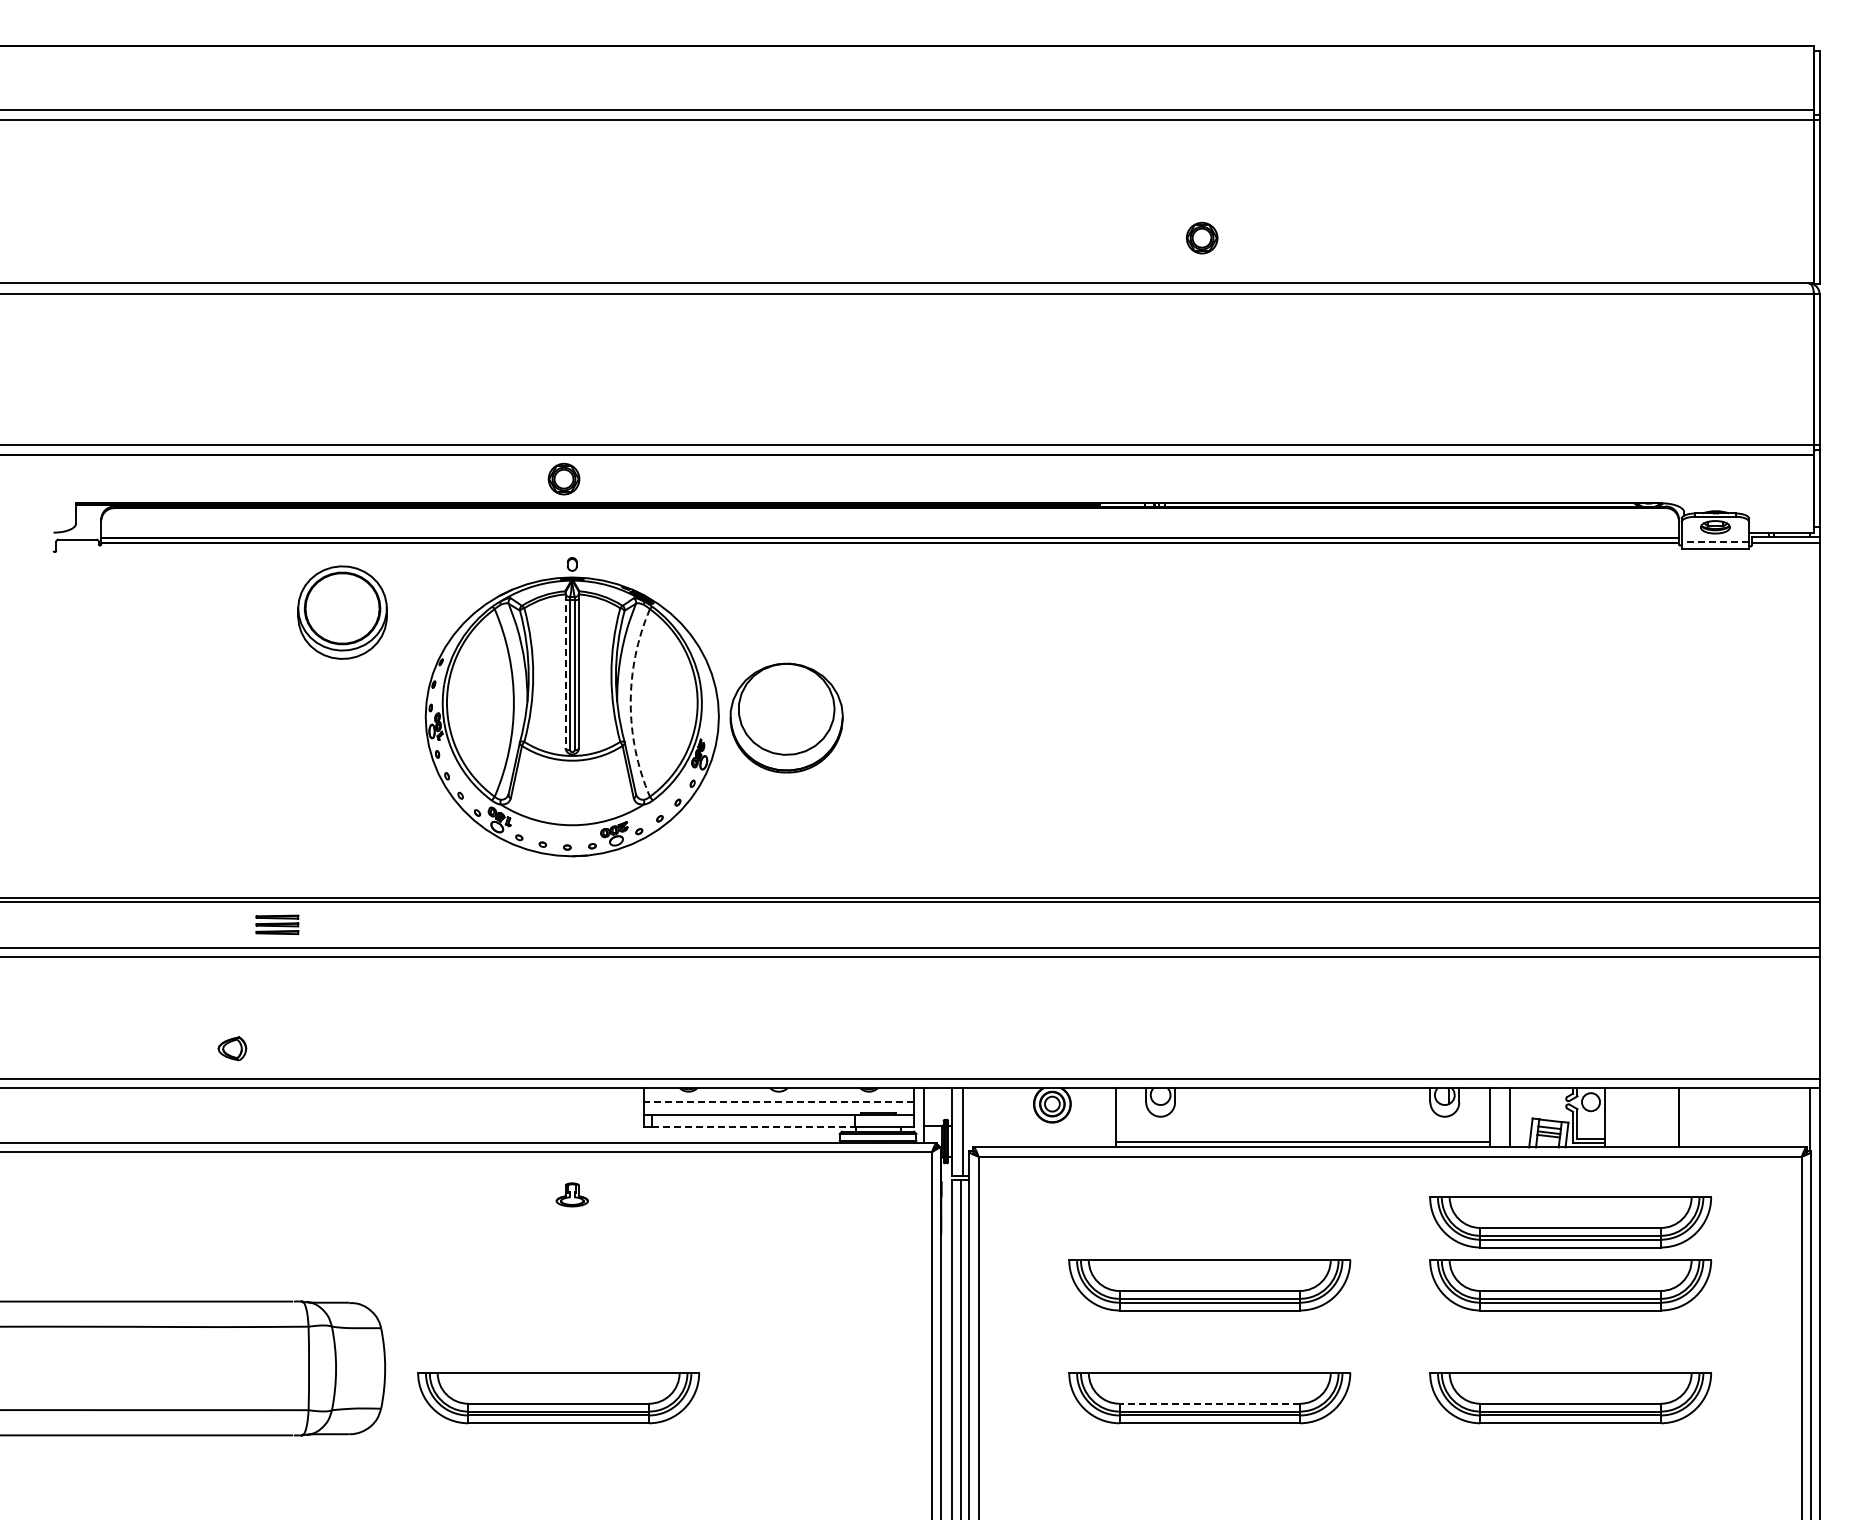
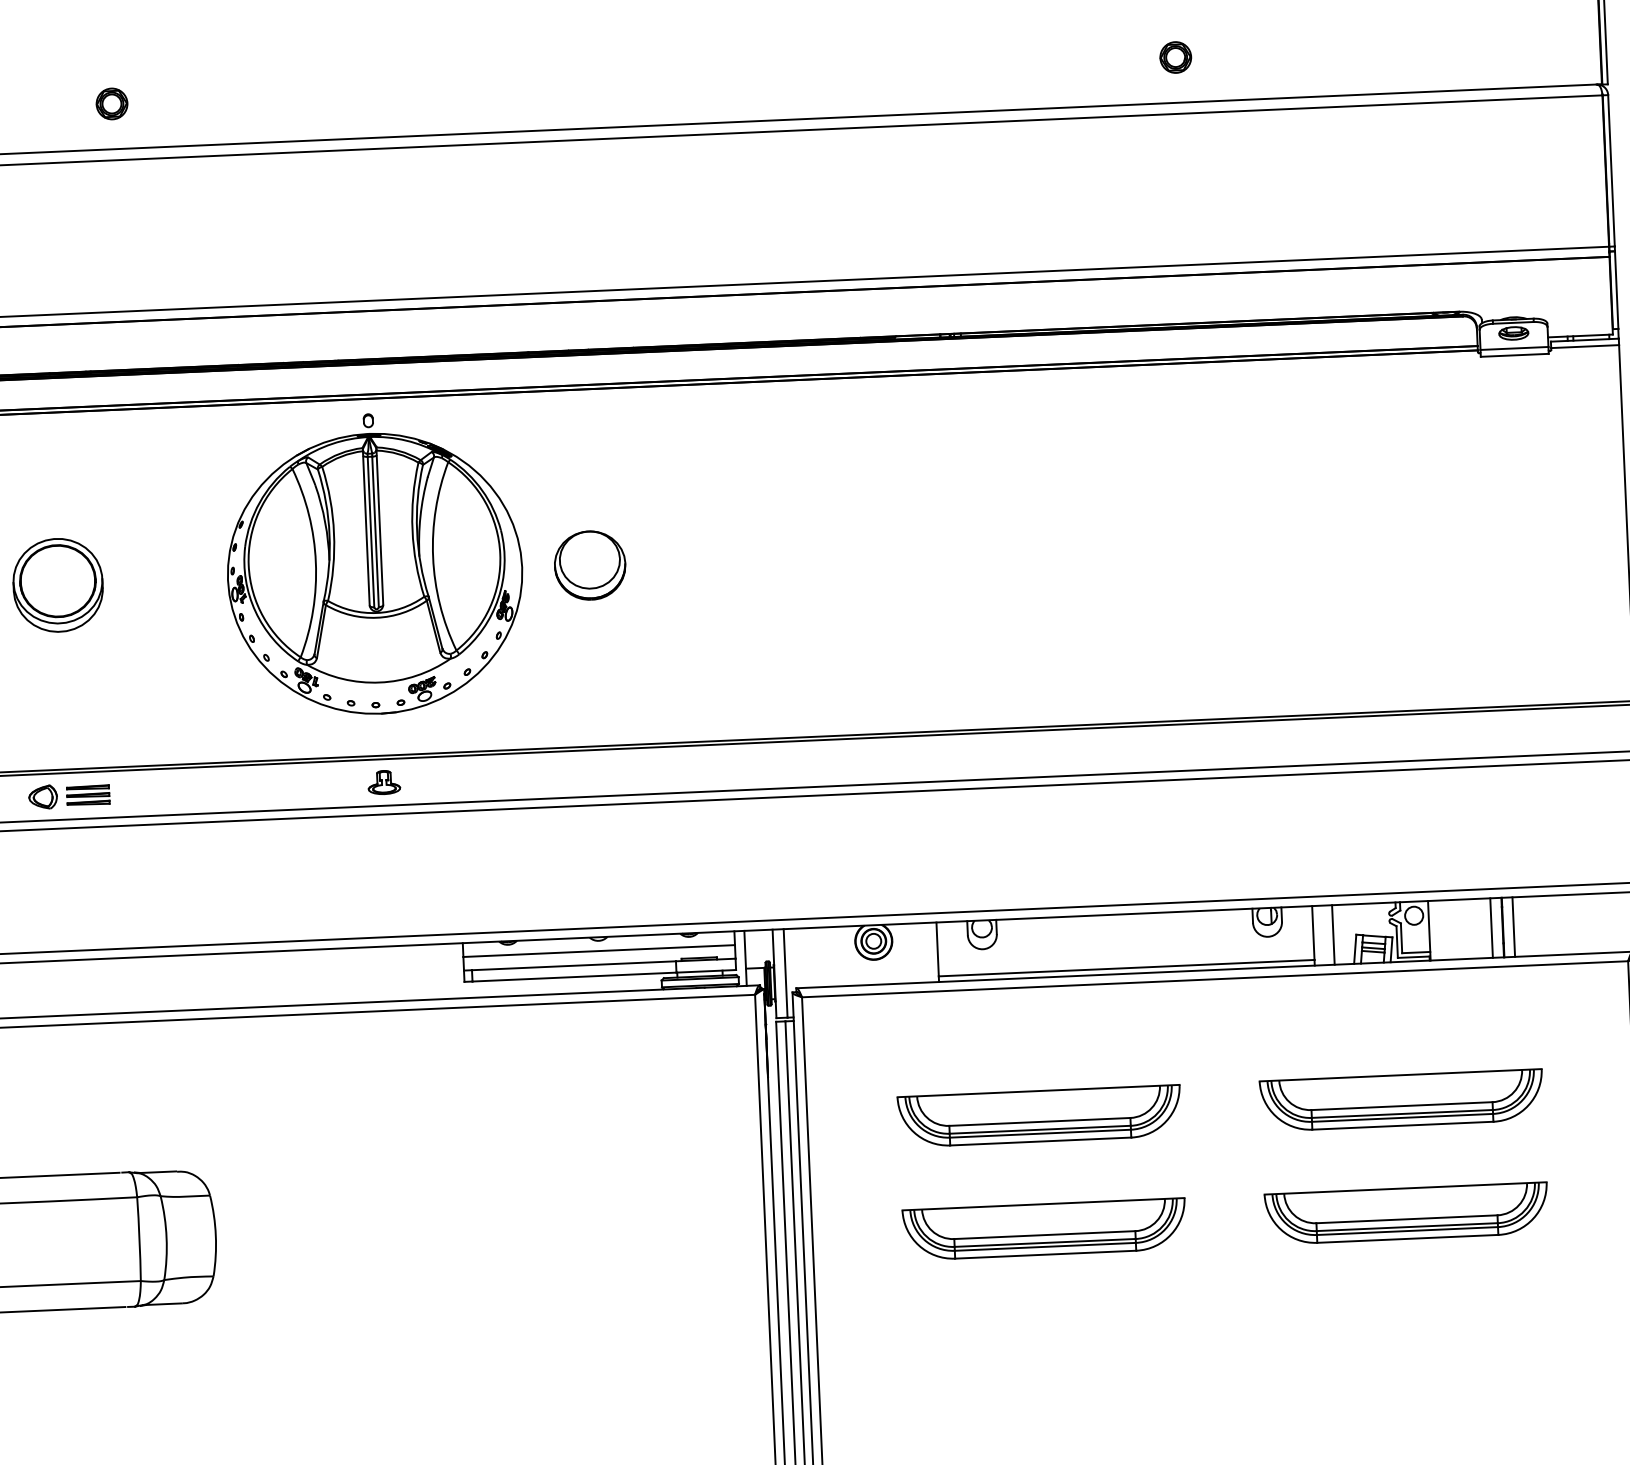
part: (1202, 237) -> (1176, 56), moved
part: (563, 478) -> (111, 103), moved
line: (1715, 542) -> (1514, 348), dashed -> solid
part: (342, 612) -> (58, 585), moved
line: (565, 671) -> (366, 528), dashed -> solid
arc: (630, 702) -> (432, 556), dashed -> solid
part: (786, 717) -> (590, 565), size x0.62
part: (232, 1048) -> (43, 797), moved
line: (778, 1101) -> (598, 950), dashed -> solid
line: (1667, 1117) -> (1491, 927), added
line: (1689, 1117) -> (1513, 926), added
line: (753, 1126) -> (574, 976), dashed -> solid
part: (571, 1194) -> (383, 782), moved
part: (1570, 1222) -> (1398, 1037), removed
part: (558, 1398) -> (391, 1258), removed
line: (1209, 1403) -> (1044, 1234), dashed -> solid

